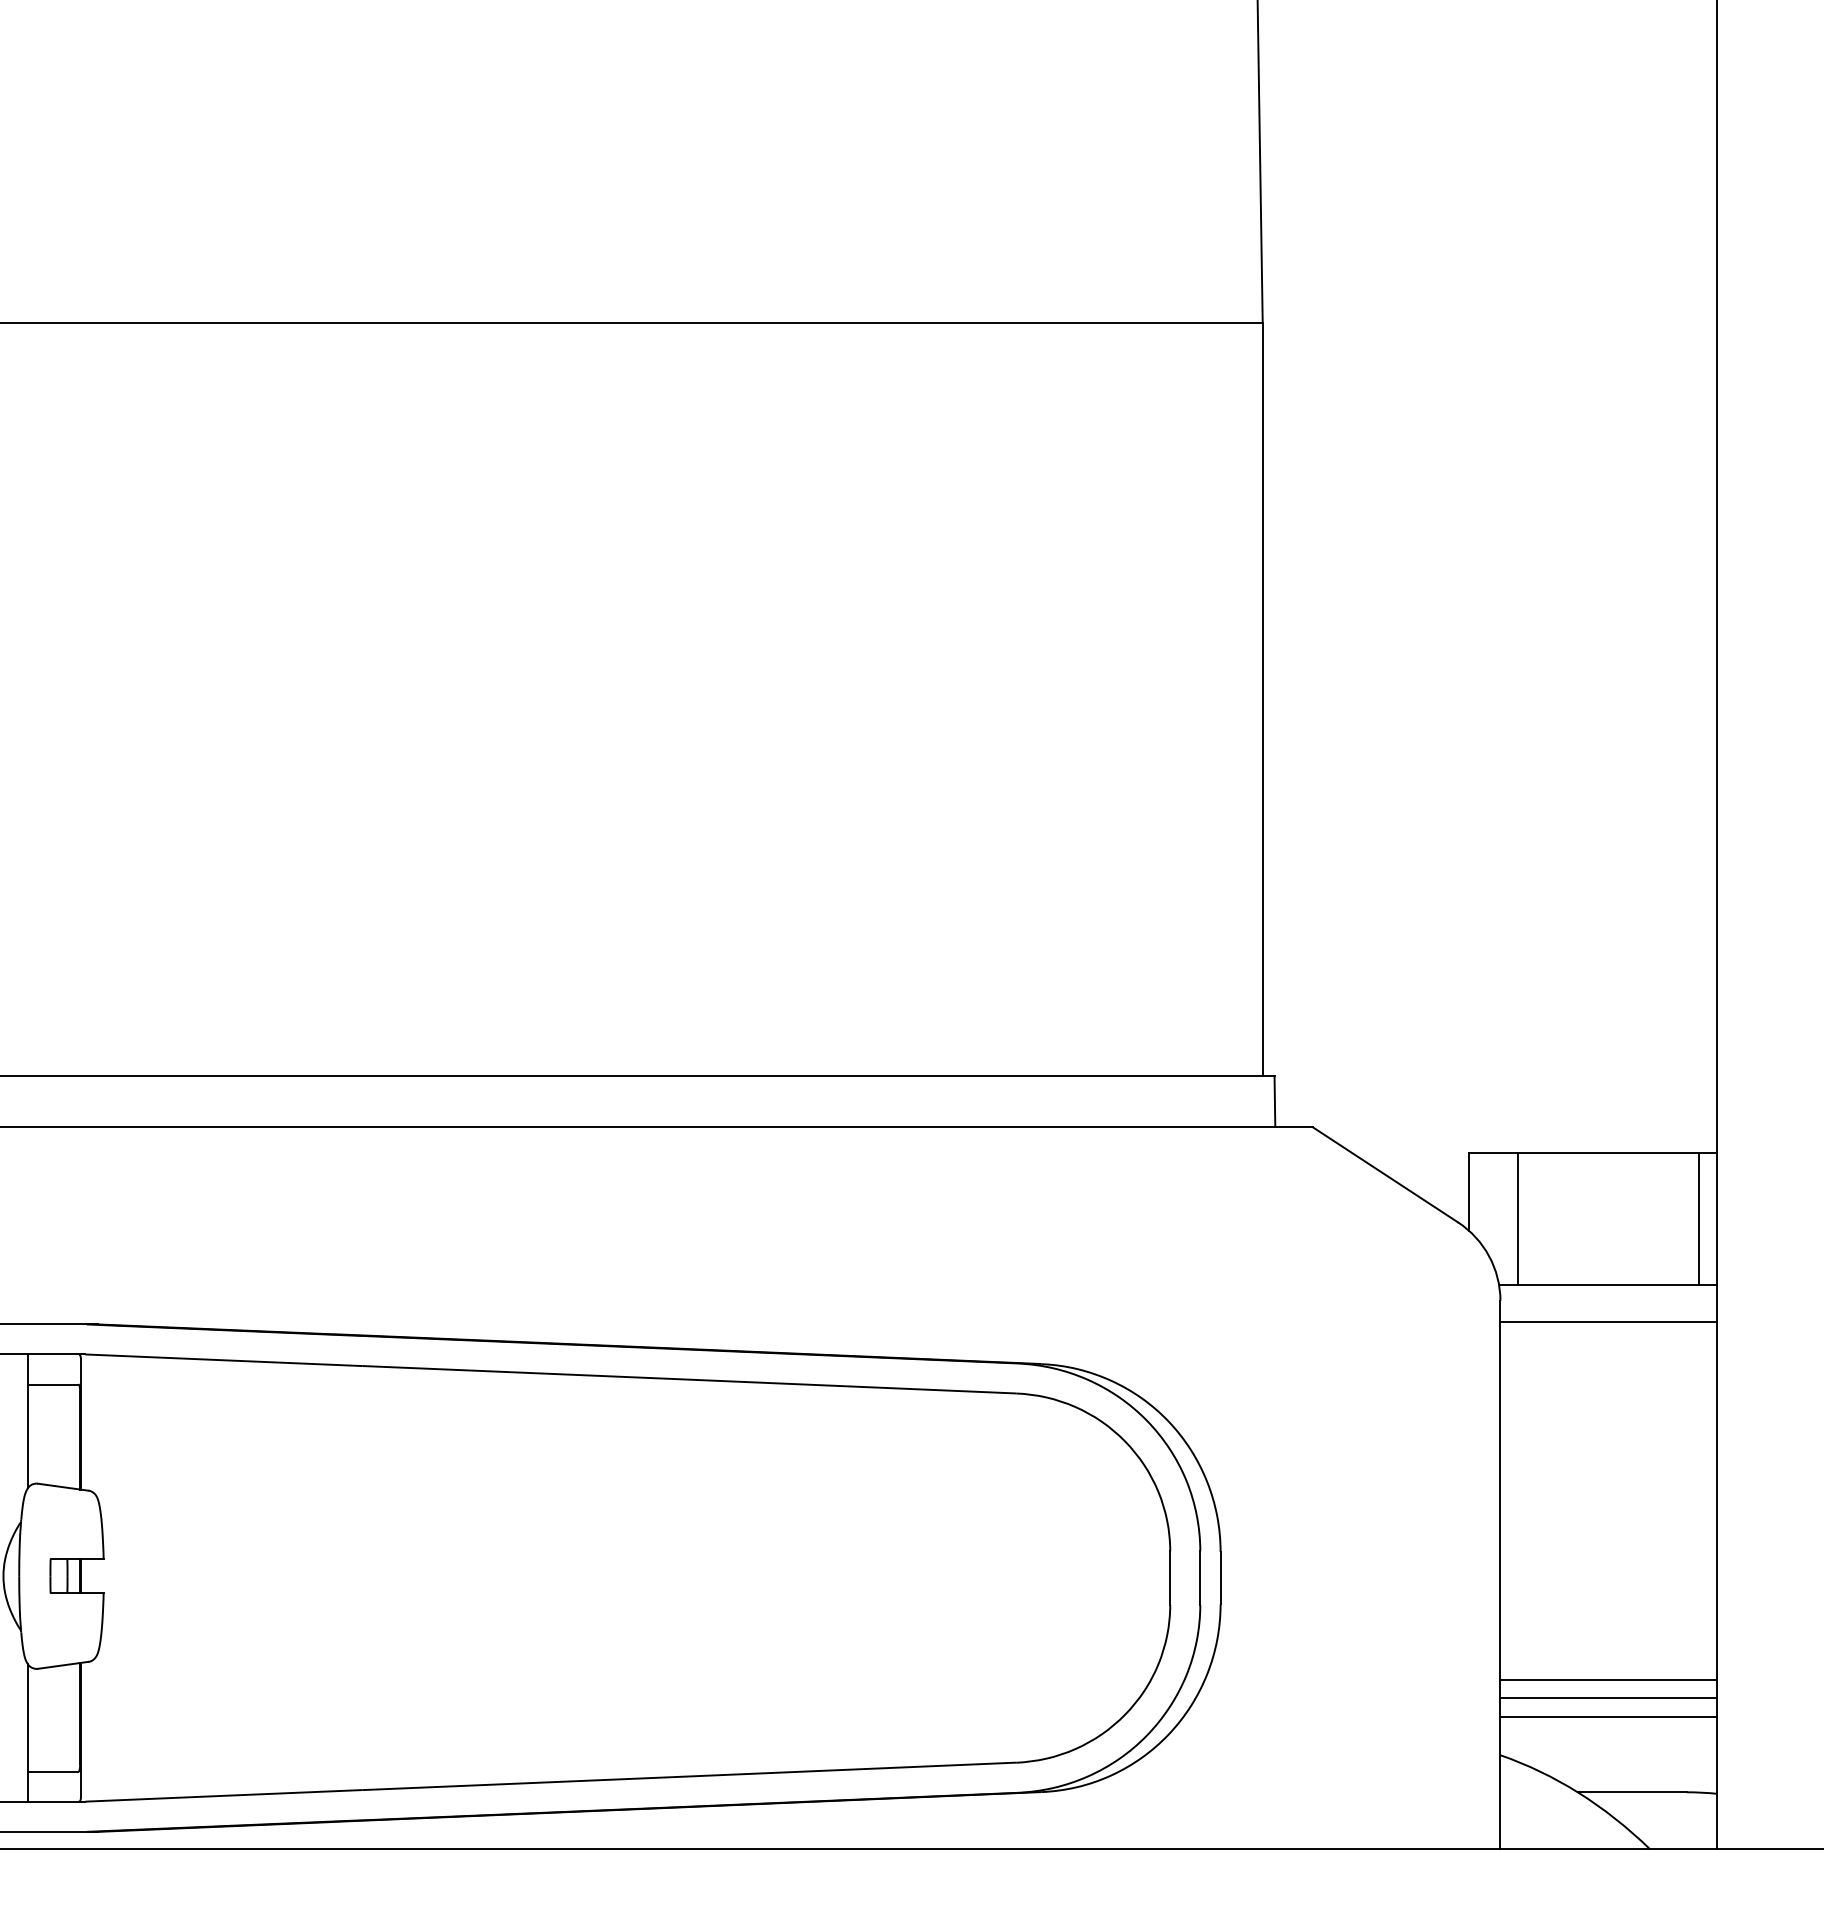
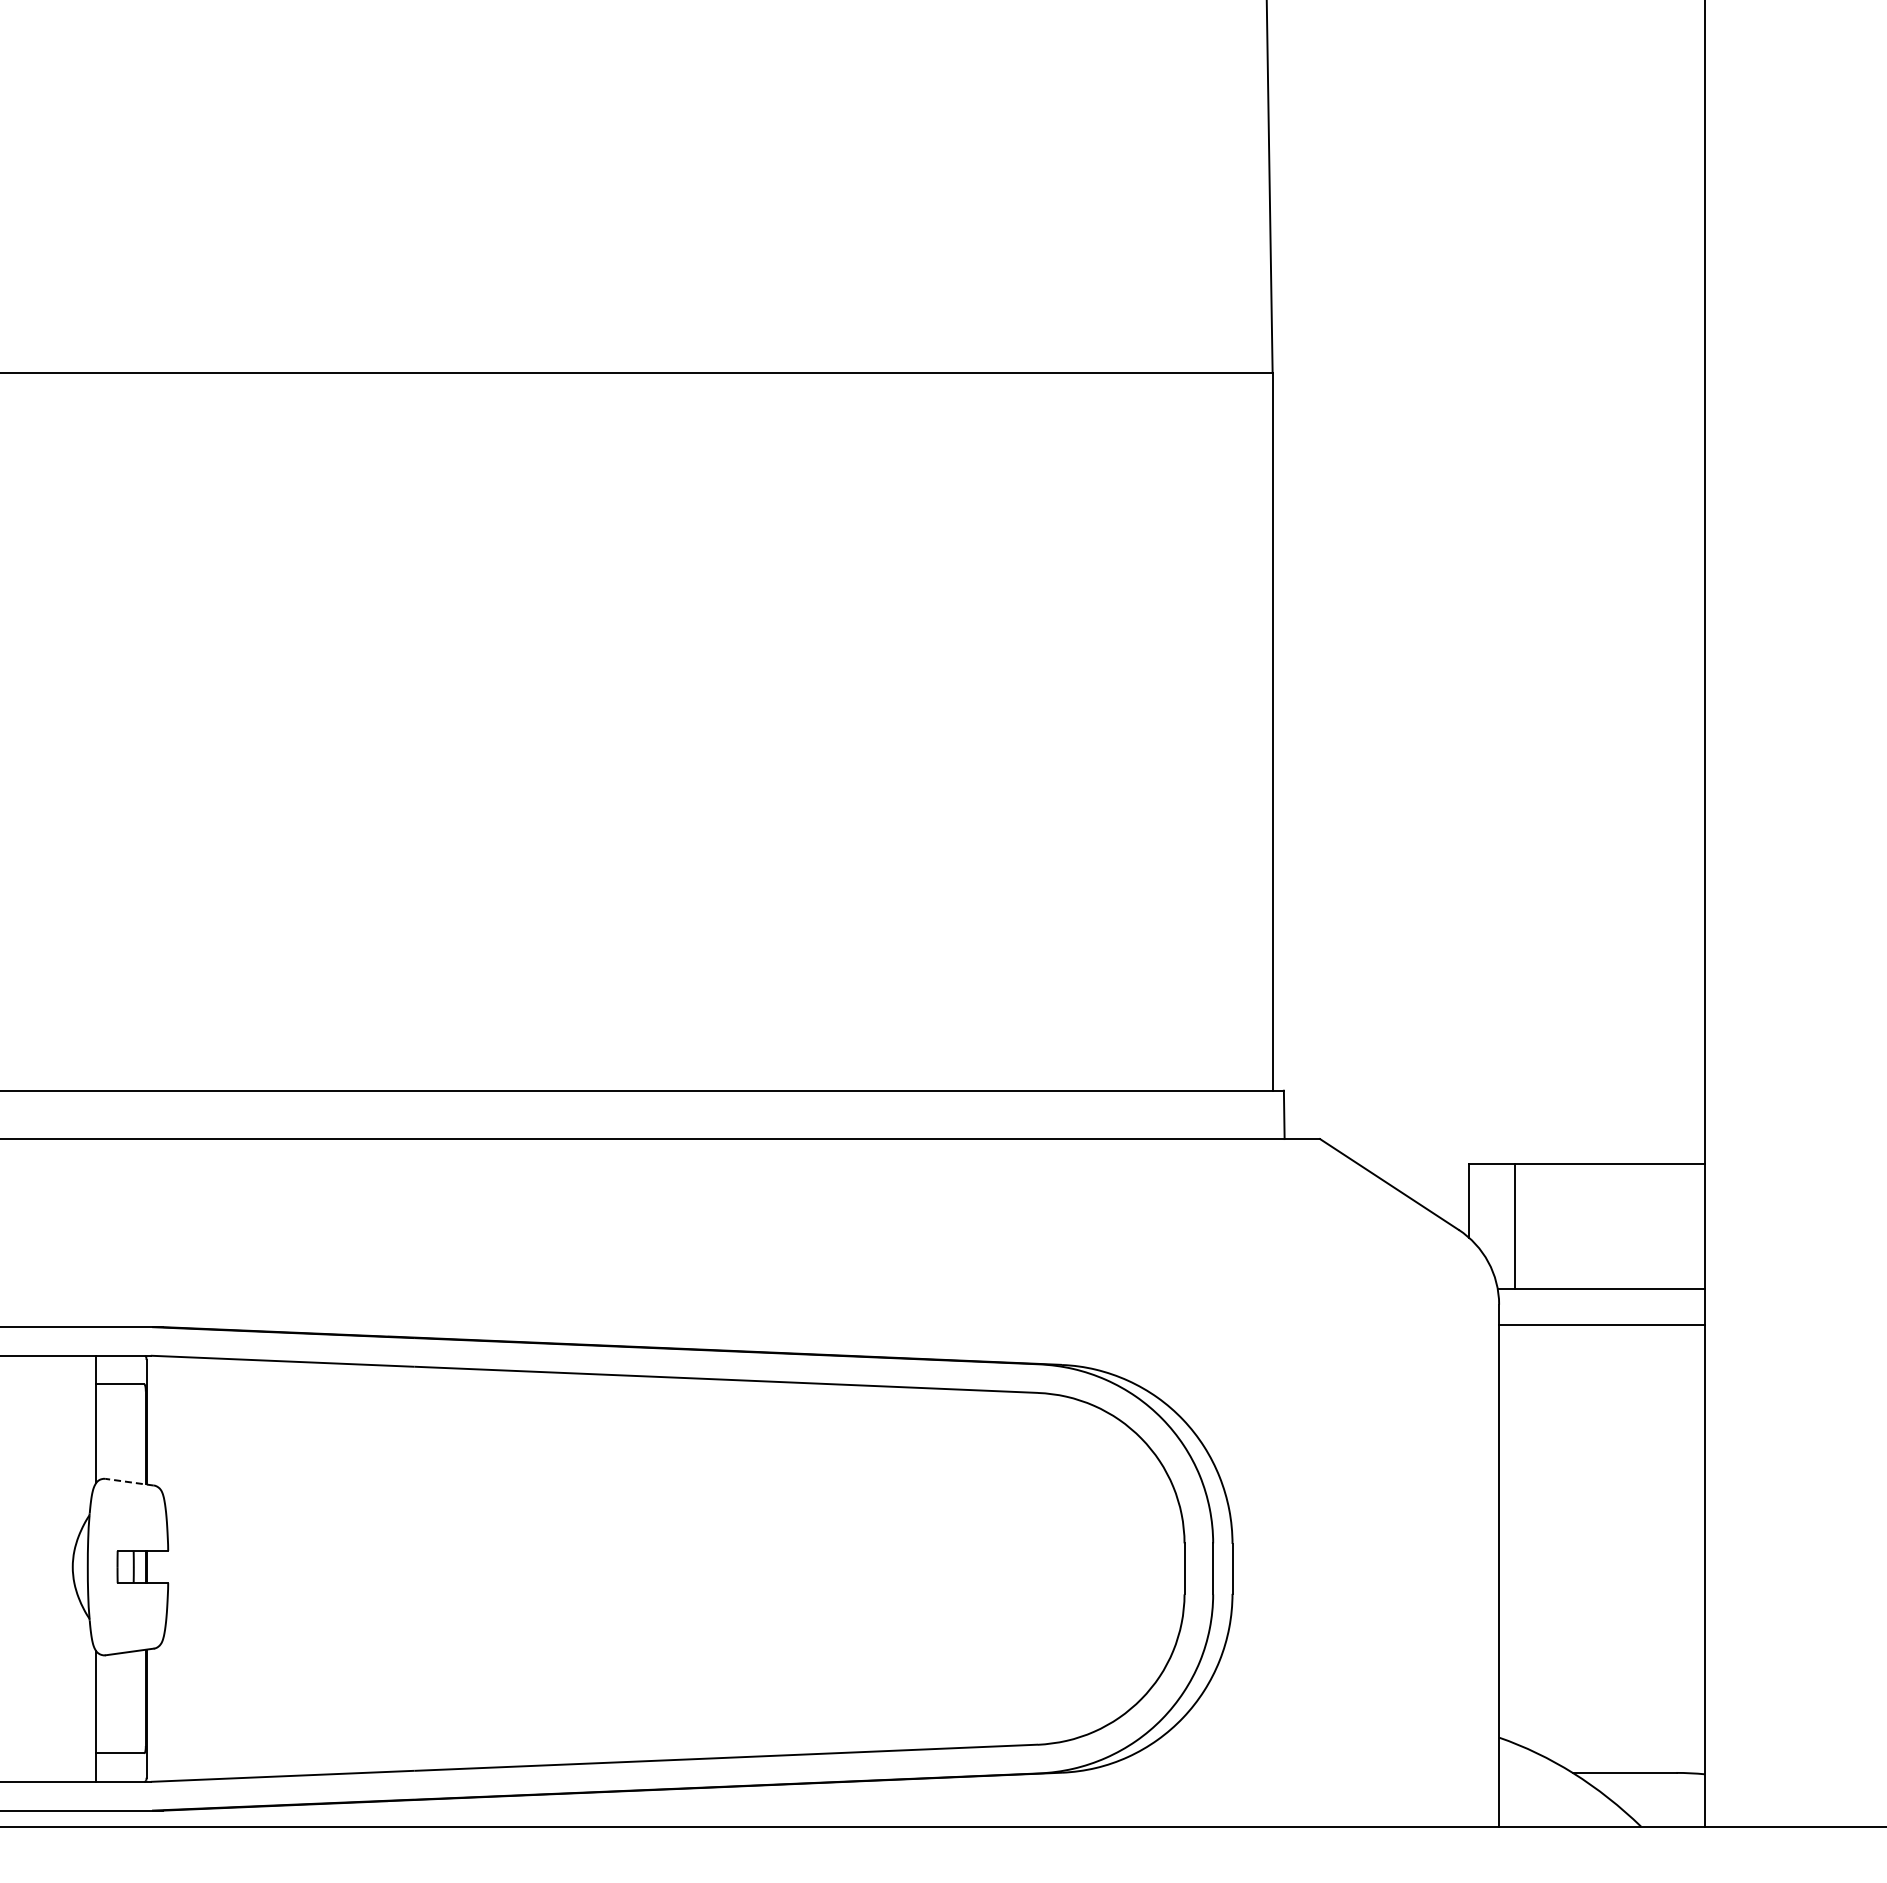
line: (1699, 1218) -> (1688, 1226), removed
line: (62, 1487) -> (129, 1482), solid -> dashed
line: (1608, 1679) -> (1602, 1665), removed
line: (1608, 1698) -> (1602, 1683), removed
line: (1608, 1717) -> (1602, 1701), removed

